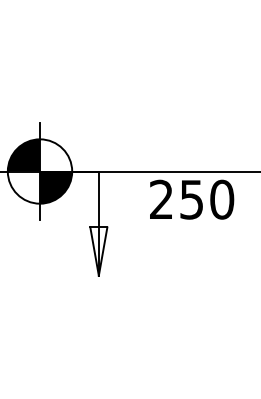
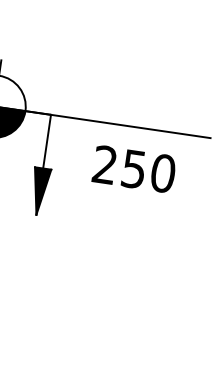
text: (192, 199) -> (134, 169), moved
fill: (98, 251) -> (39, 191), added

